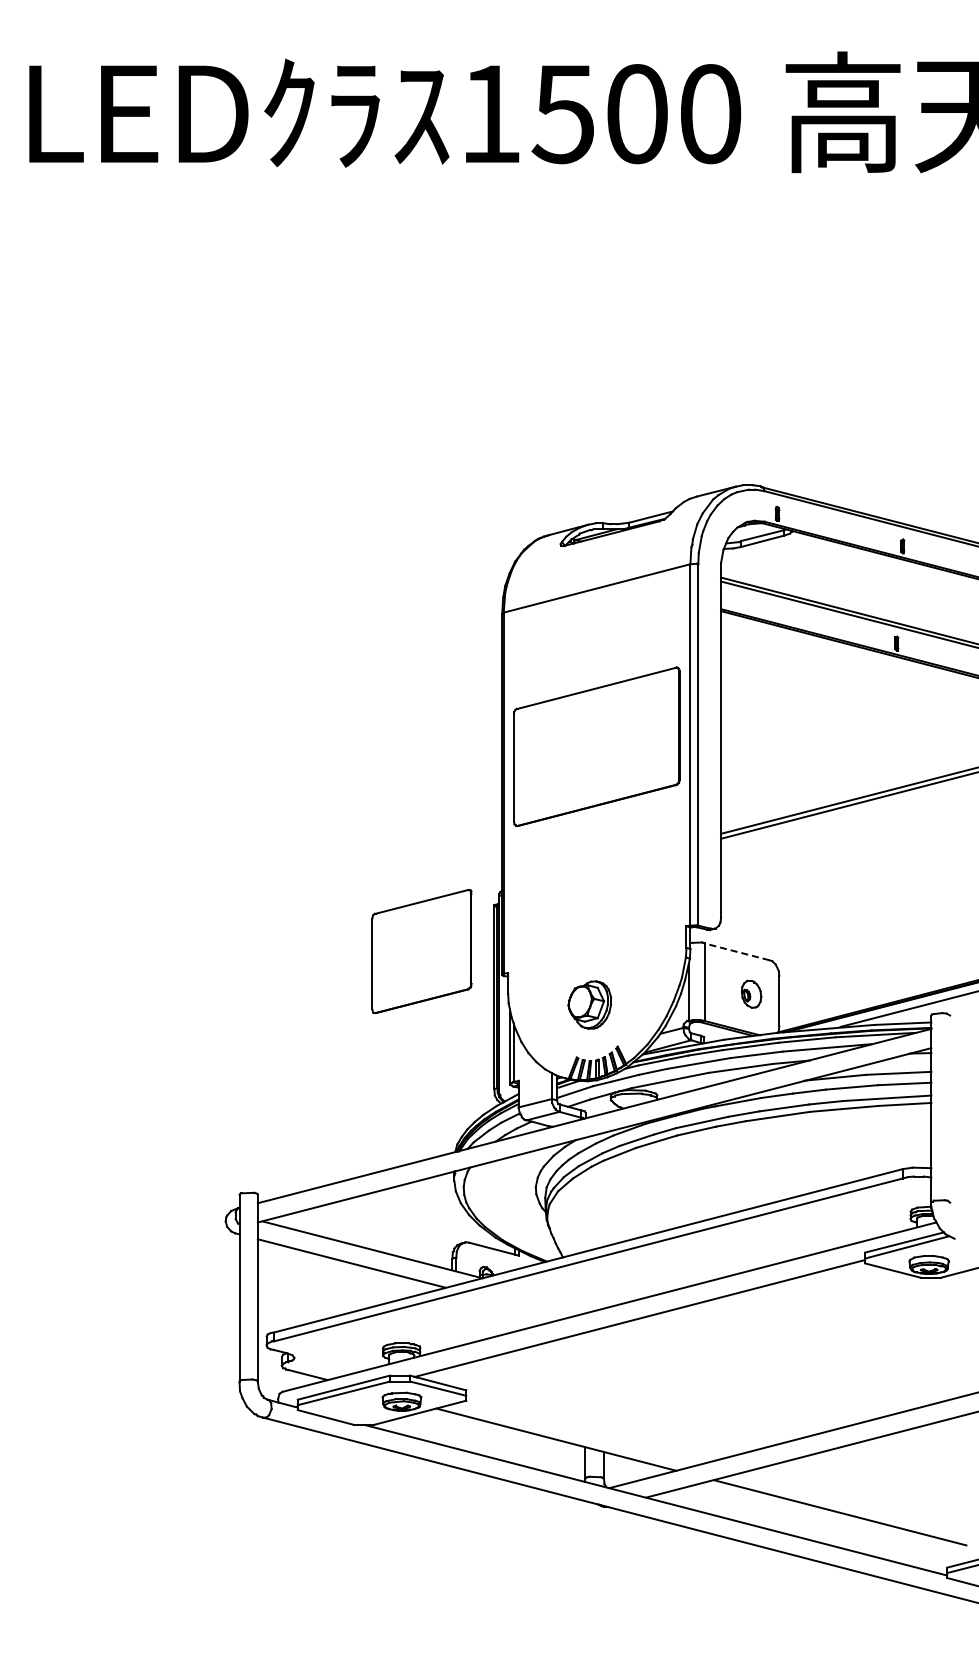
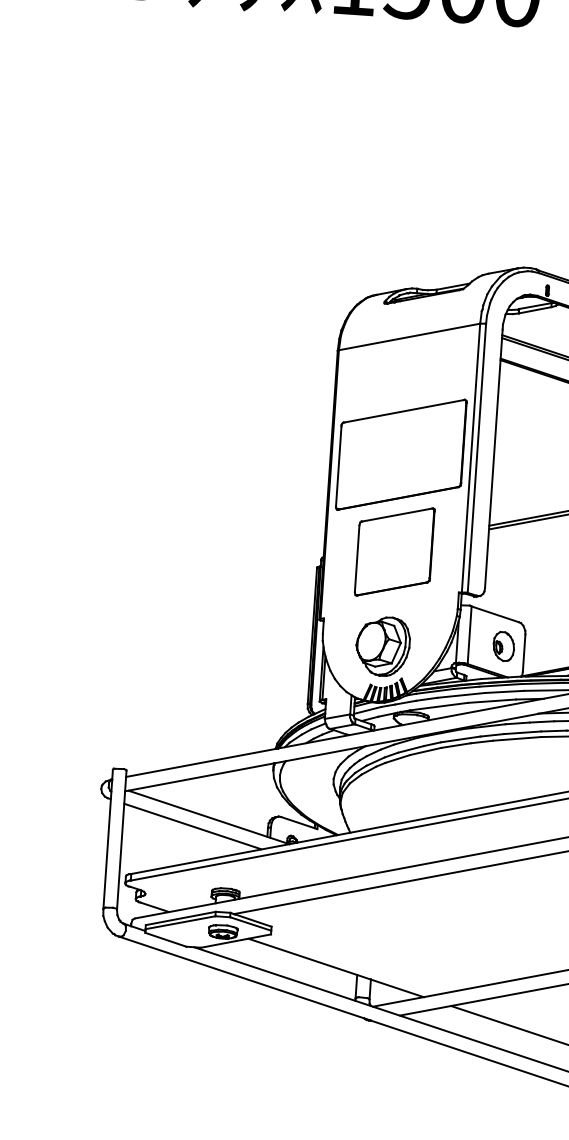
part: (421, 951) -> (394, 551), moved
line: (736, 951) -> (494, 614), dashed -> solid
part: (751, 994) -> (503, 646), size x1.43
part: (589, 1004) -> (382, 645), size x1.67

